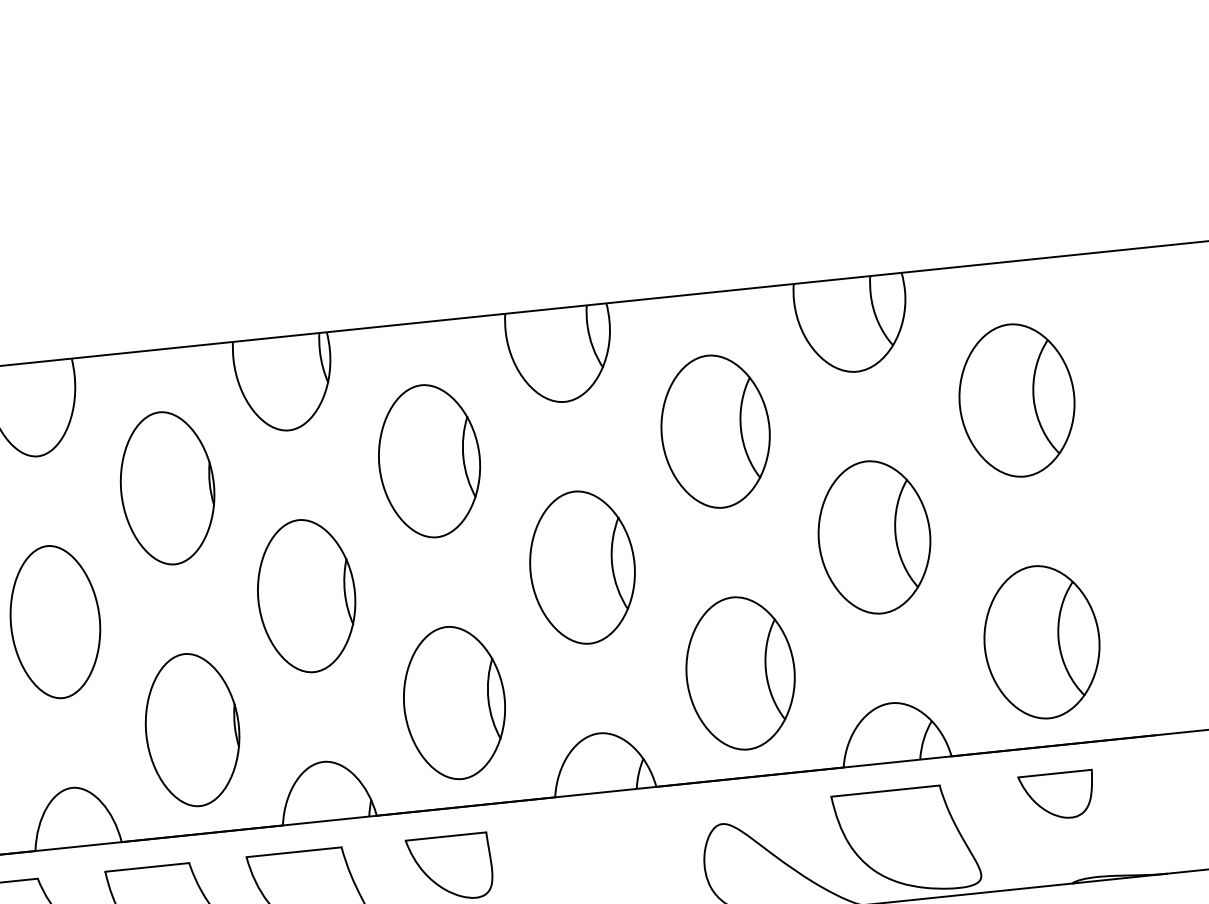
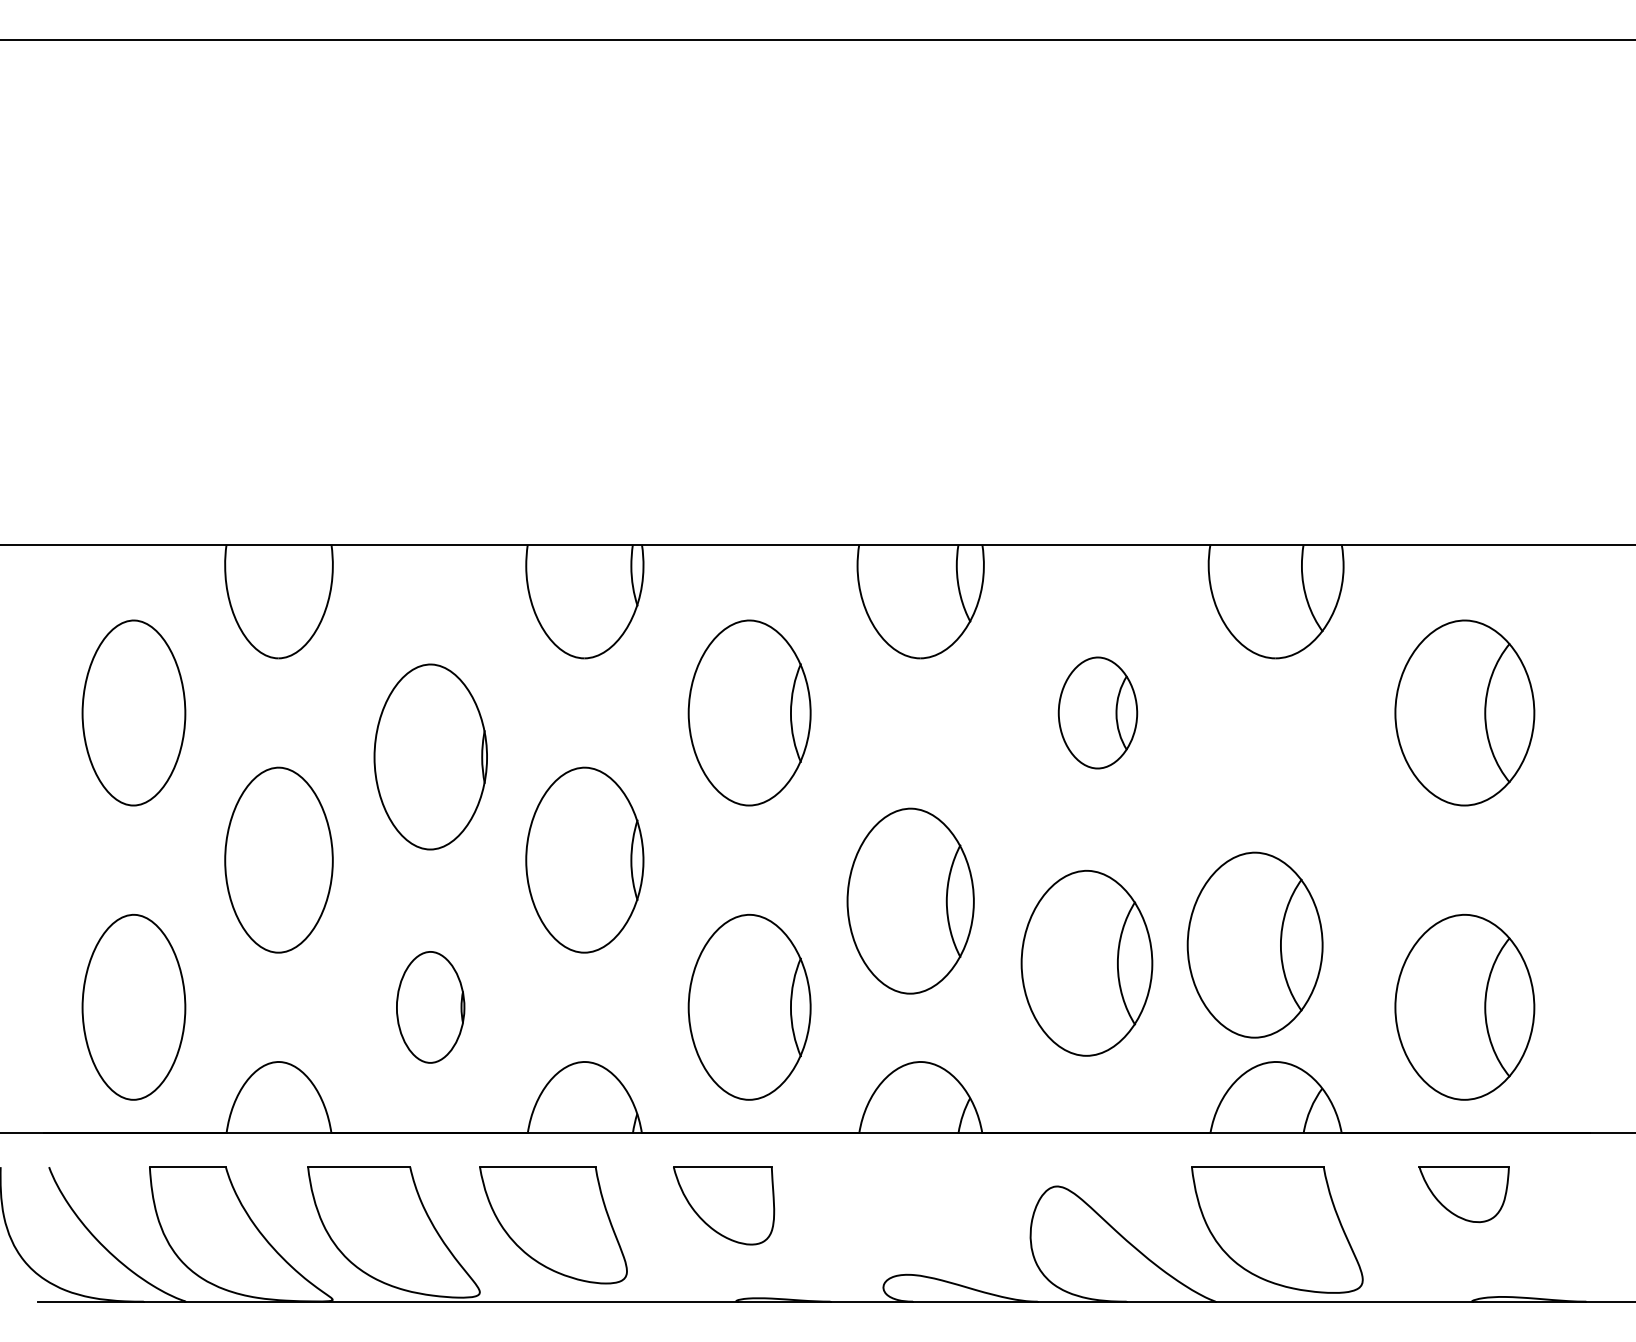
part: (715, 431) -> (1097, 712), size x0.6
part: (167, 487) -> (430, 756), moved
part: (873, 536) -> (1254, 944), moved
part: (582, 567) -> (910, 900), moved
part: (740, 673) -> (1086, 963), moved
part: (192, 730) -> (430, 1007), size x0.6

